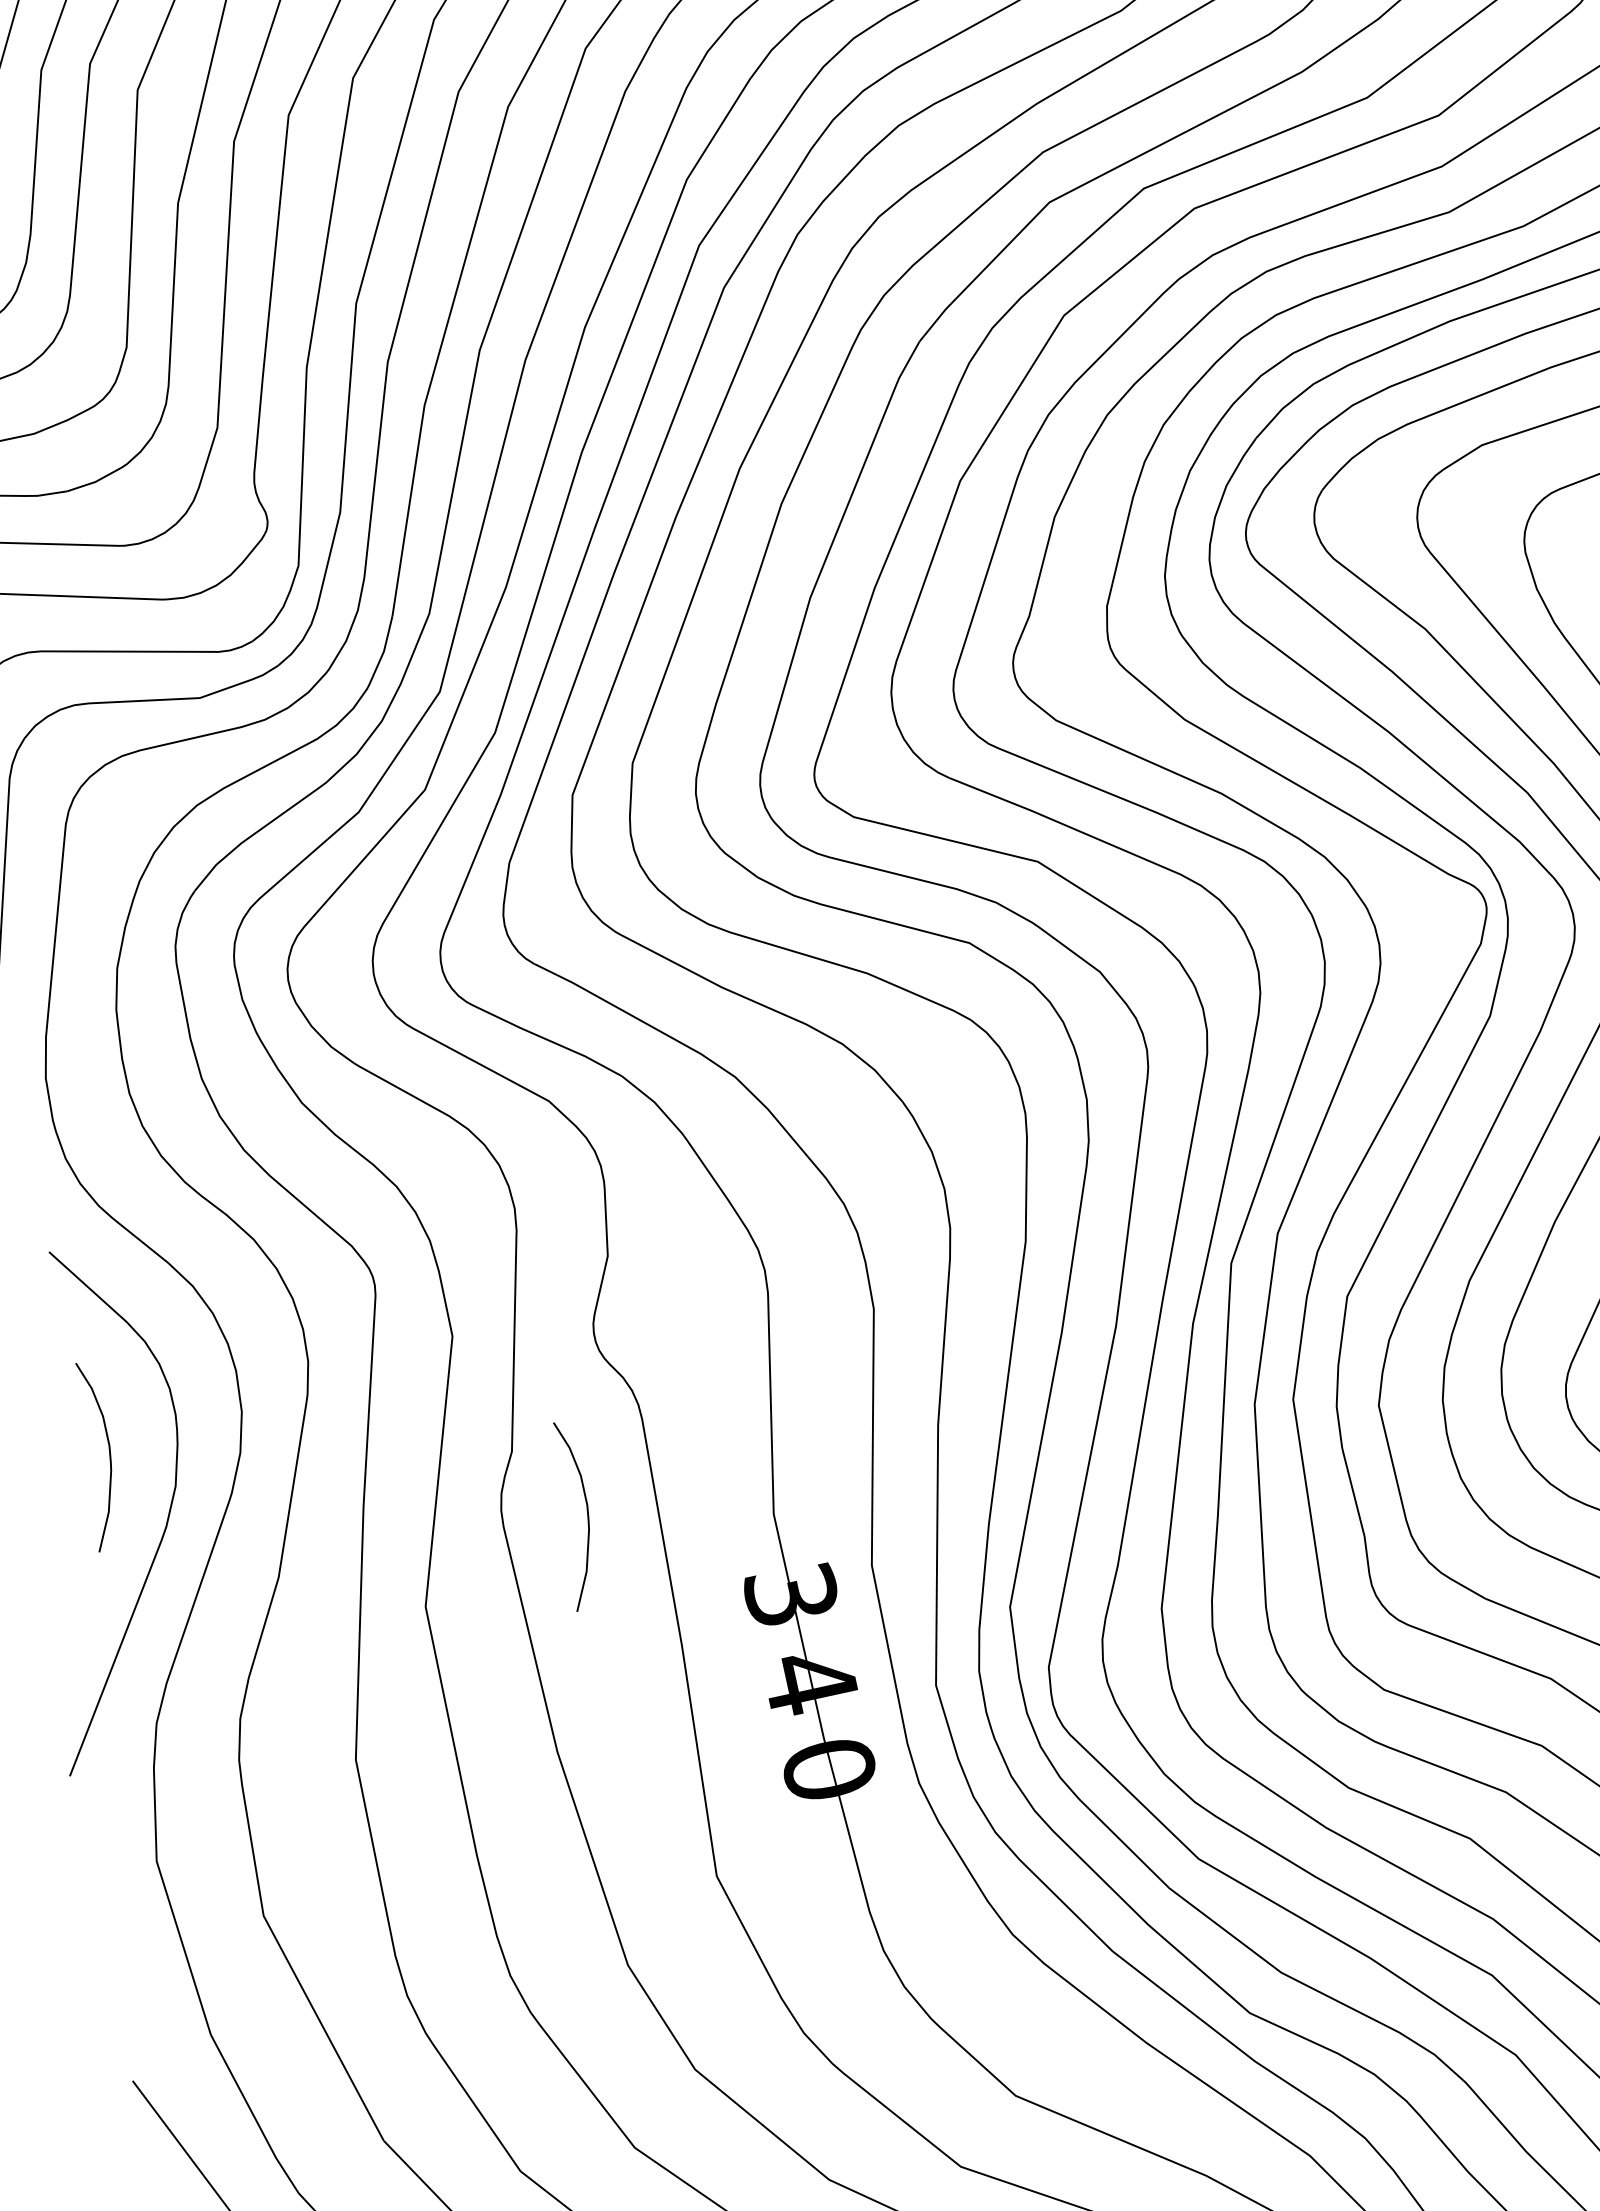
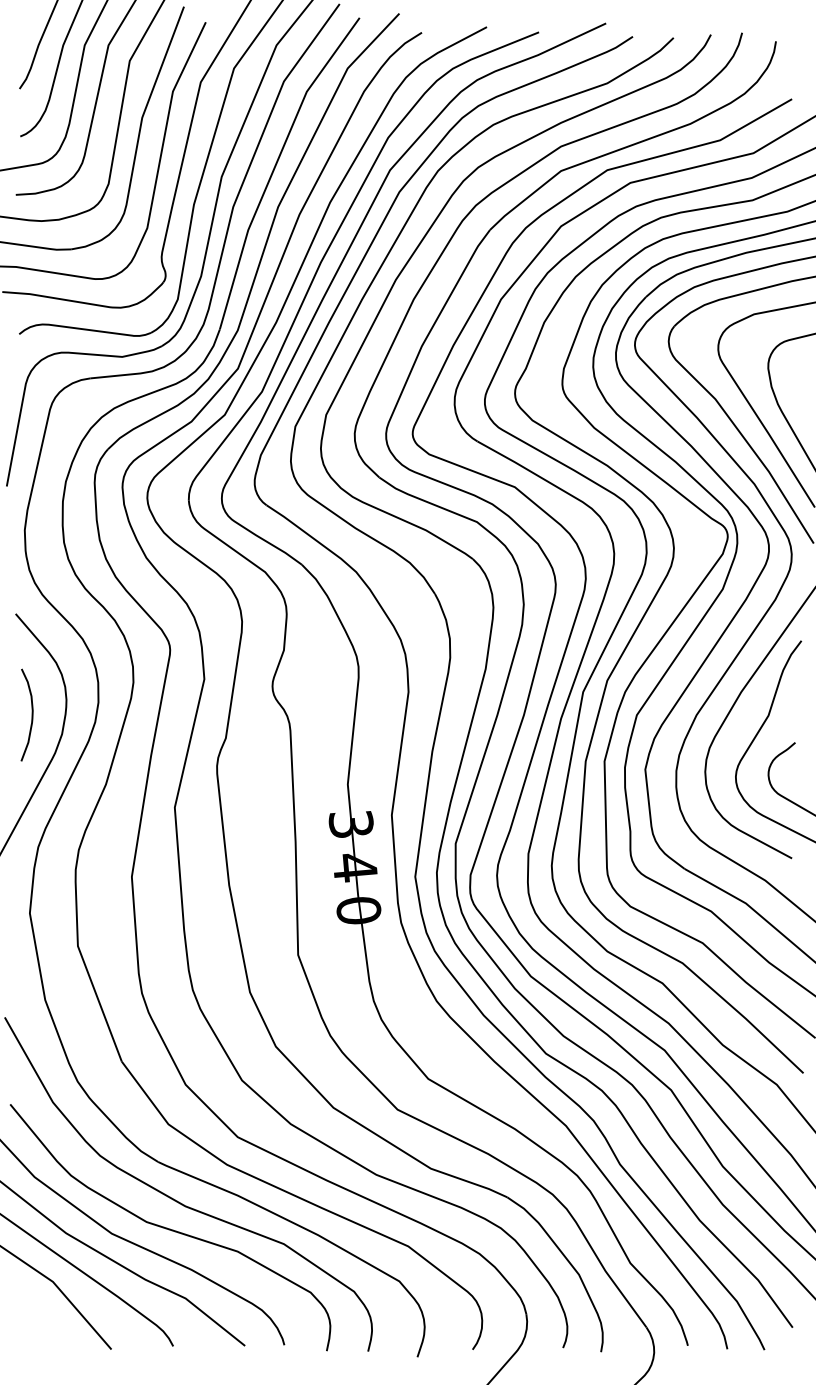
curve: (585, 1513) -> (257, 772), removed

